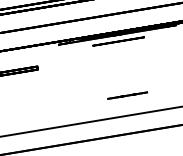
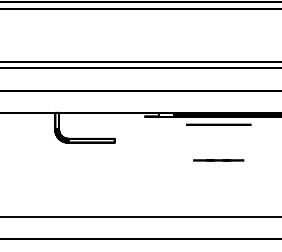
line: (127, 95) -> (218, 160), moved

